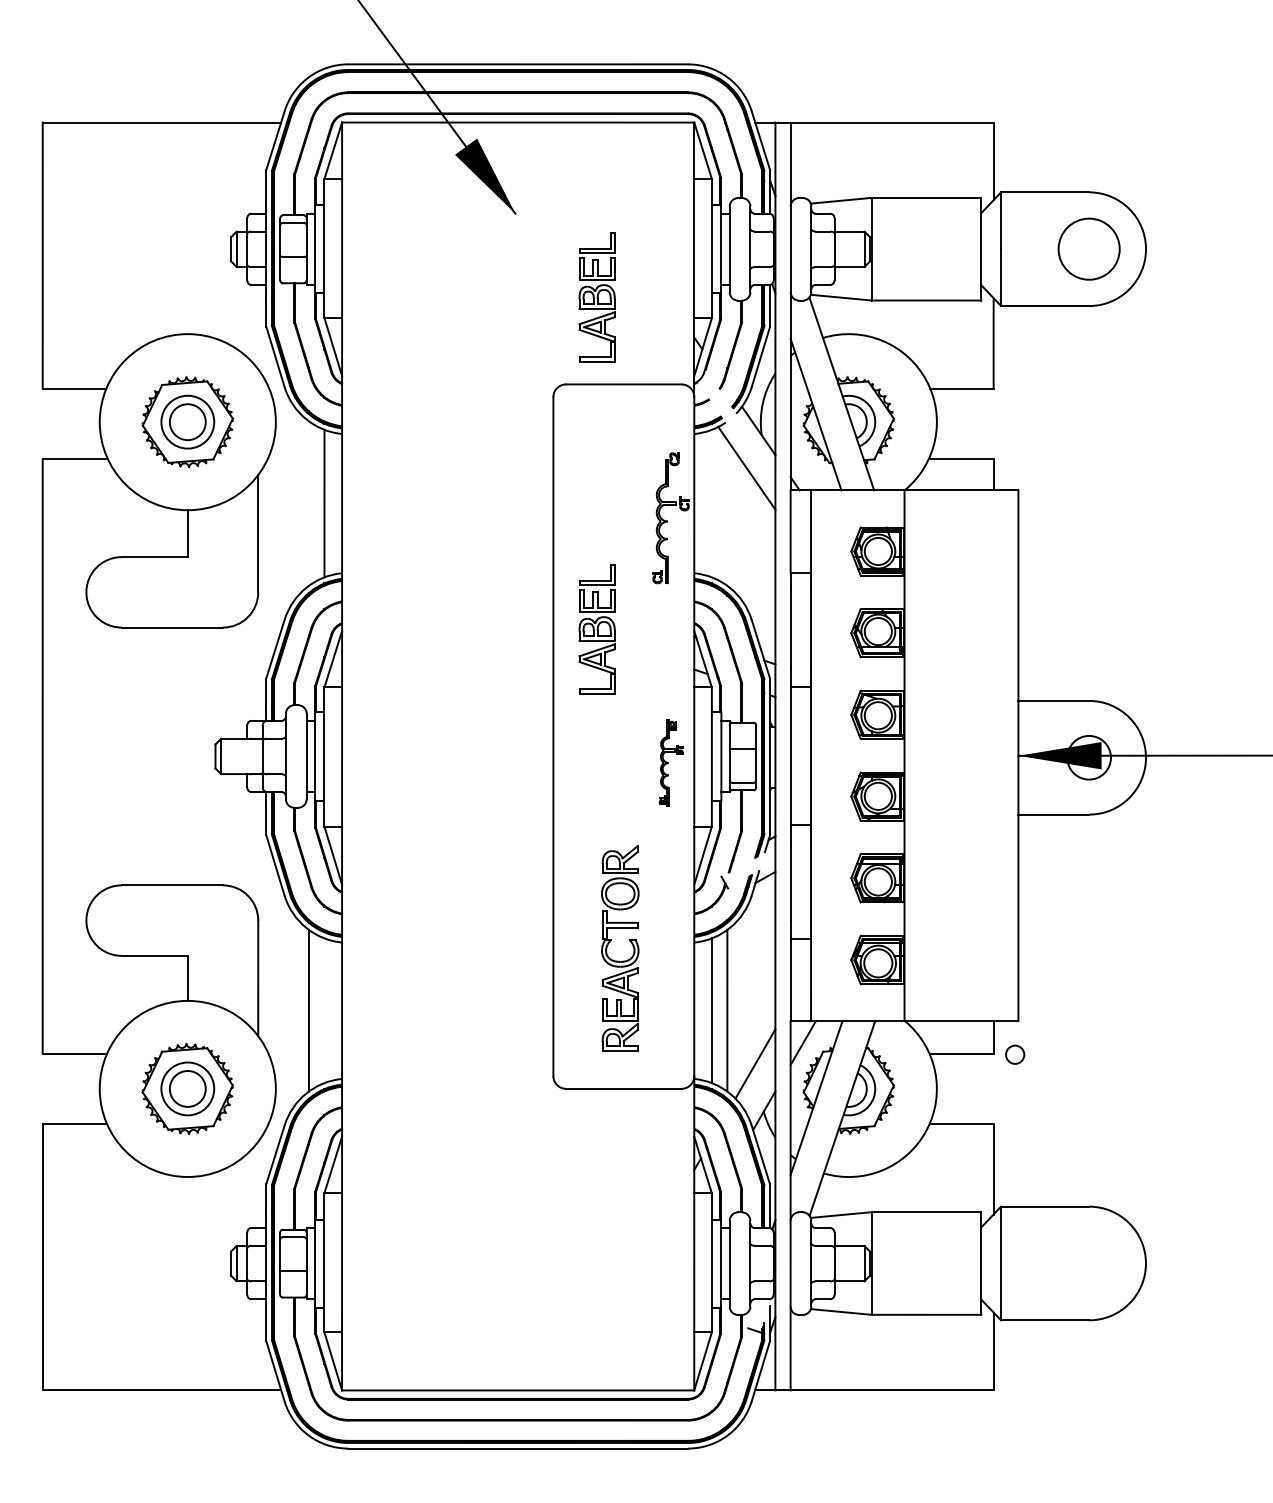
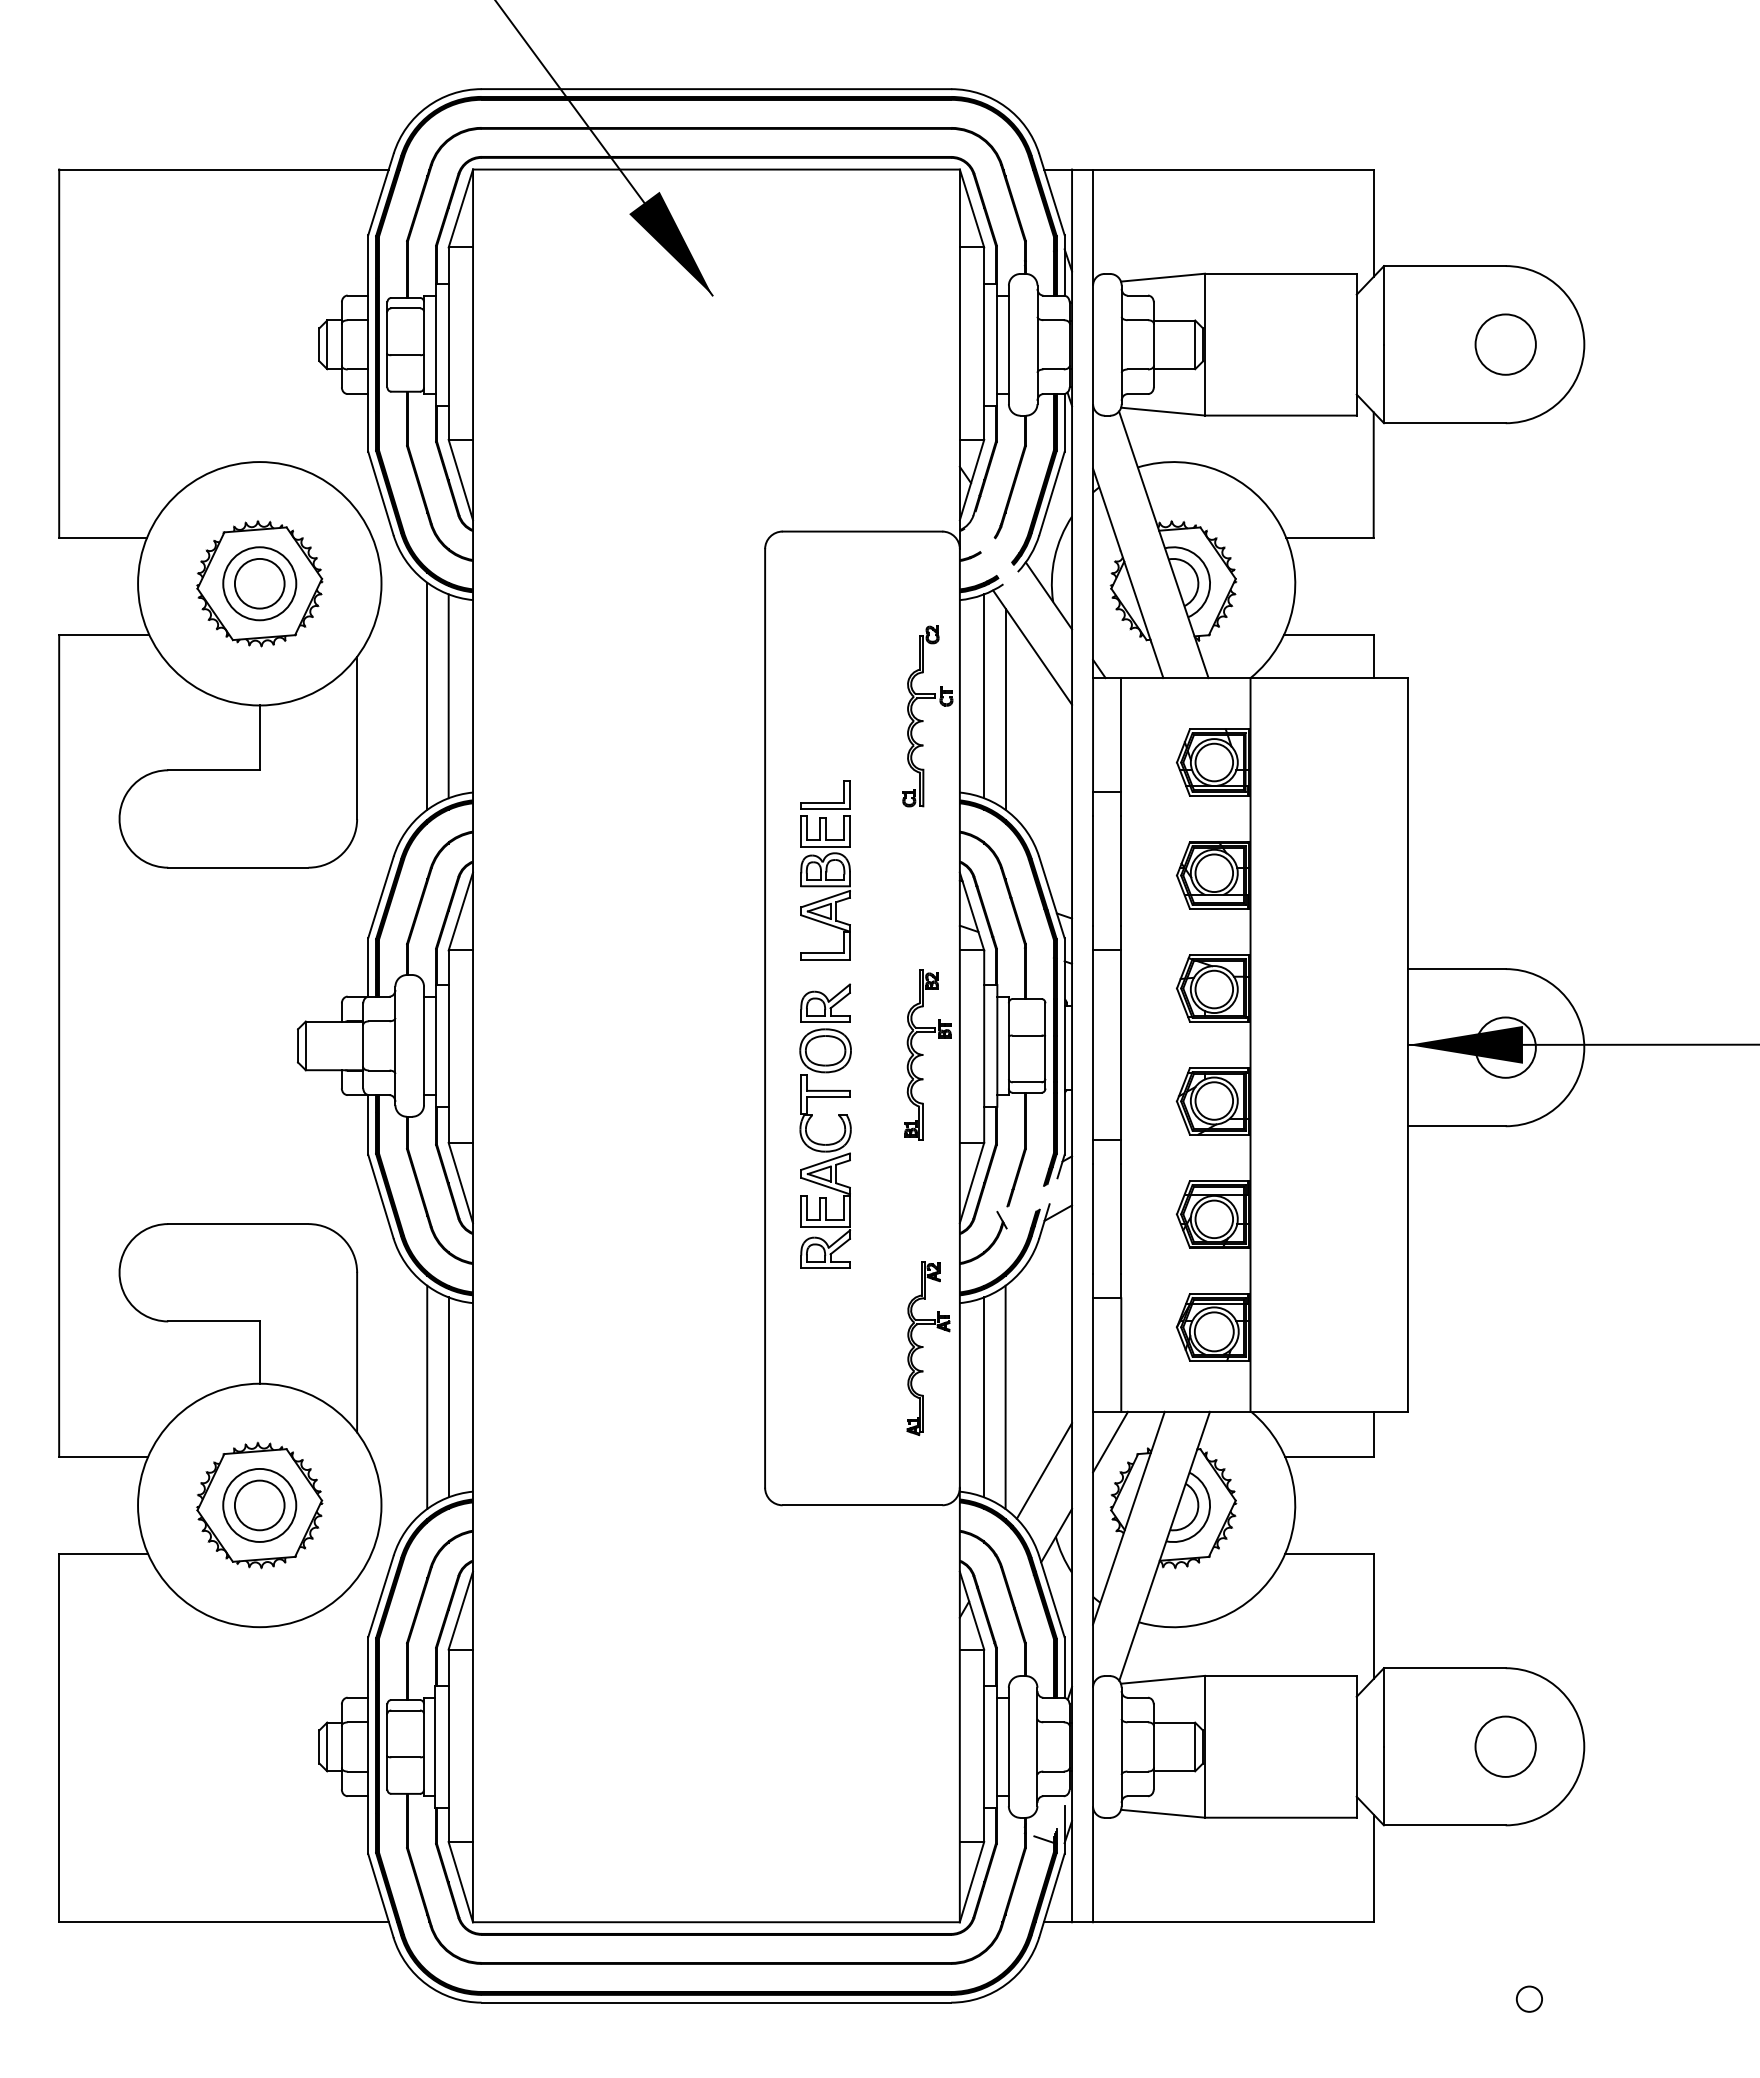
circle: (1088, 249) -> (1505, 344), size x0.71
part: (597, 297) -> (825, 411), removed
line: (309, 503) -> (427, 695), added
line: (712, 503) -> (984, 696), added
line: (727, 512) -> (1005, 708), added
part: (670, 762) -> (927, 1054), size x1.43
part: (610, 941) -> (812, 1116), moved
part: (671, 975) -> (928, 1348), added
line: (324, 1010) -> (448, 1397), added
circle: (1015, 1054) -> (1529, 1998), moved
circle: (1088, 1263) -> (1505, 1746), added

